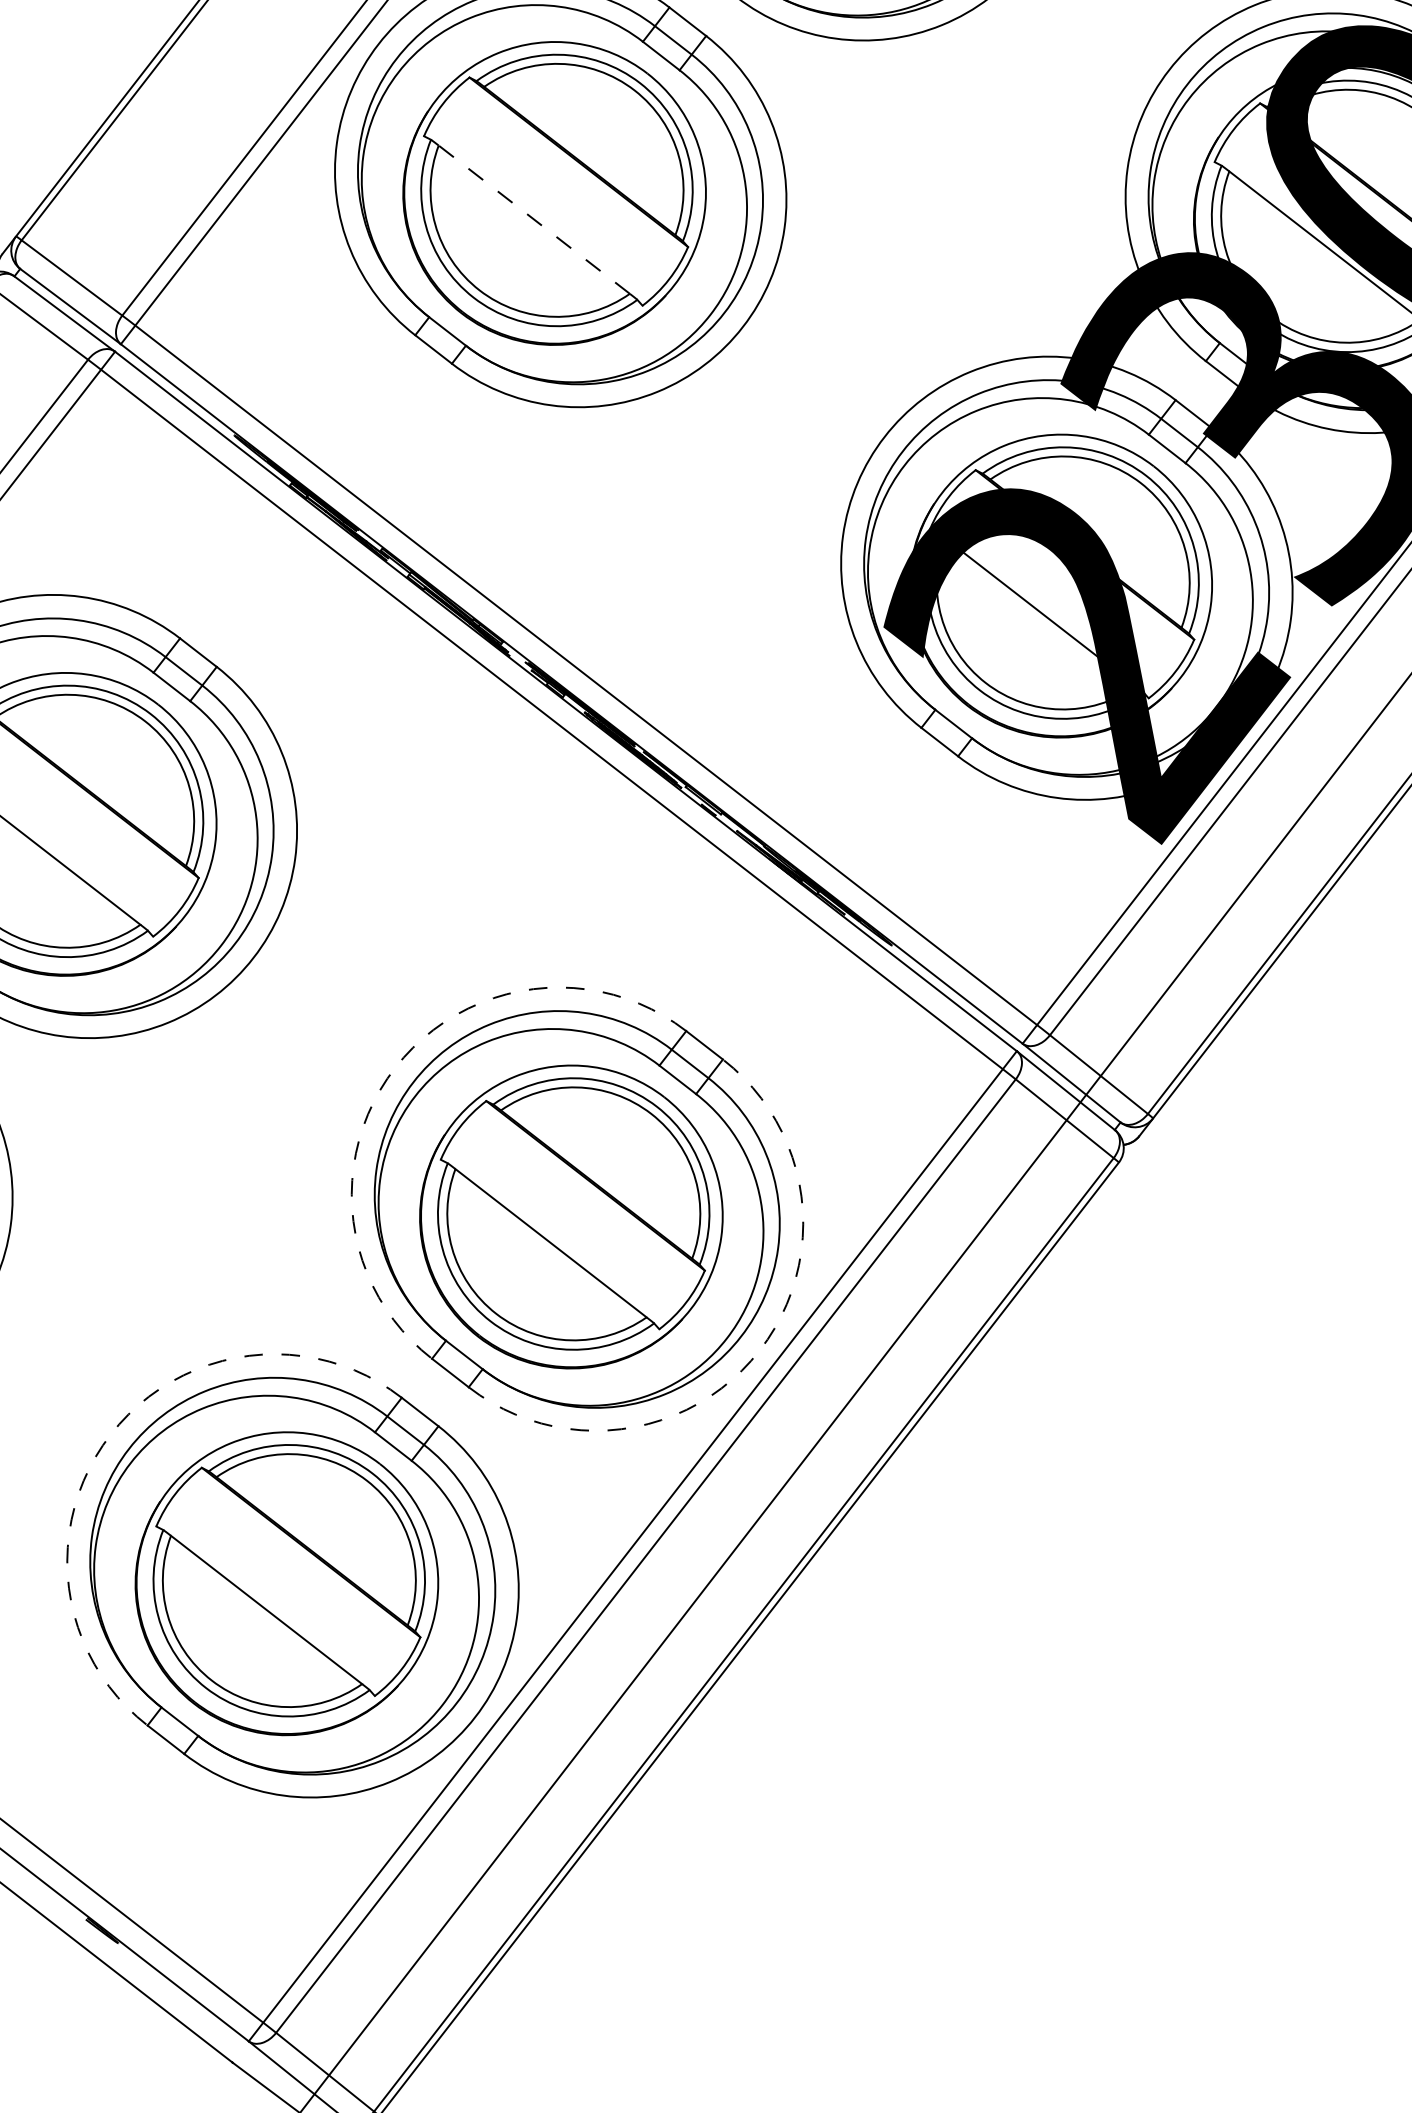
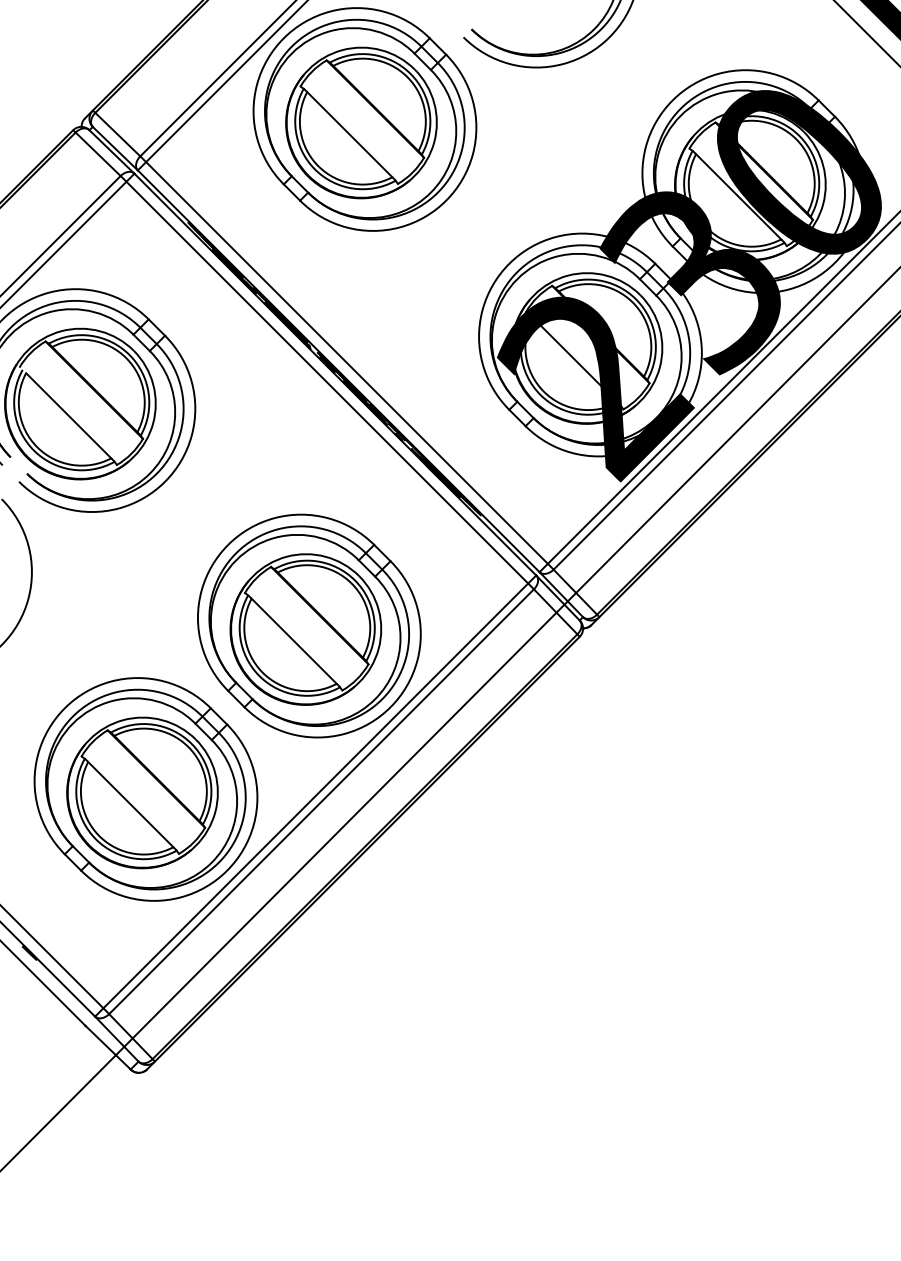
line: (533, 219) -> (349, 134), dashed -> solid
arc: (395, 1066) -> (228, 544), dashed -> solid
arc: (759, 1350) -> (390, 707), dashed -> solid
arc: (110, 1435) -> (64, 708), dashed -> solid

